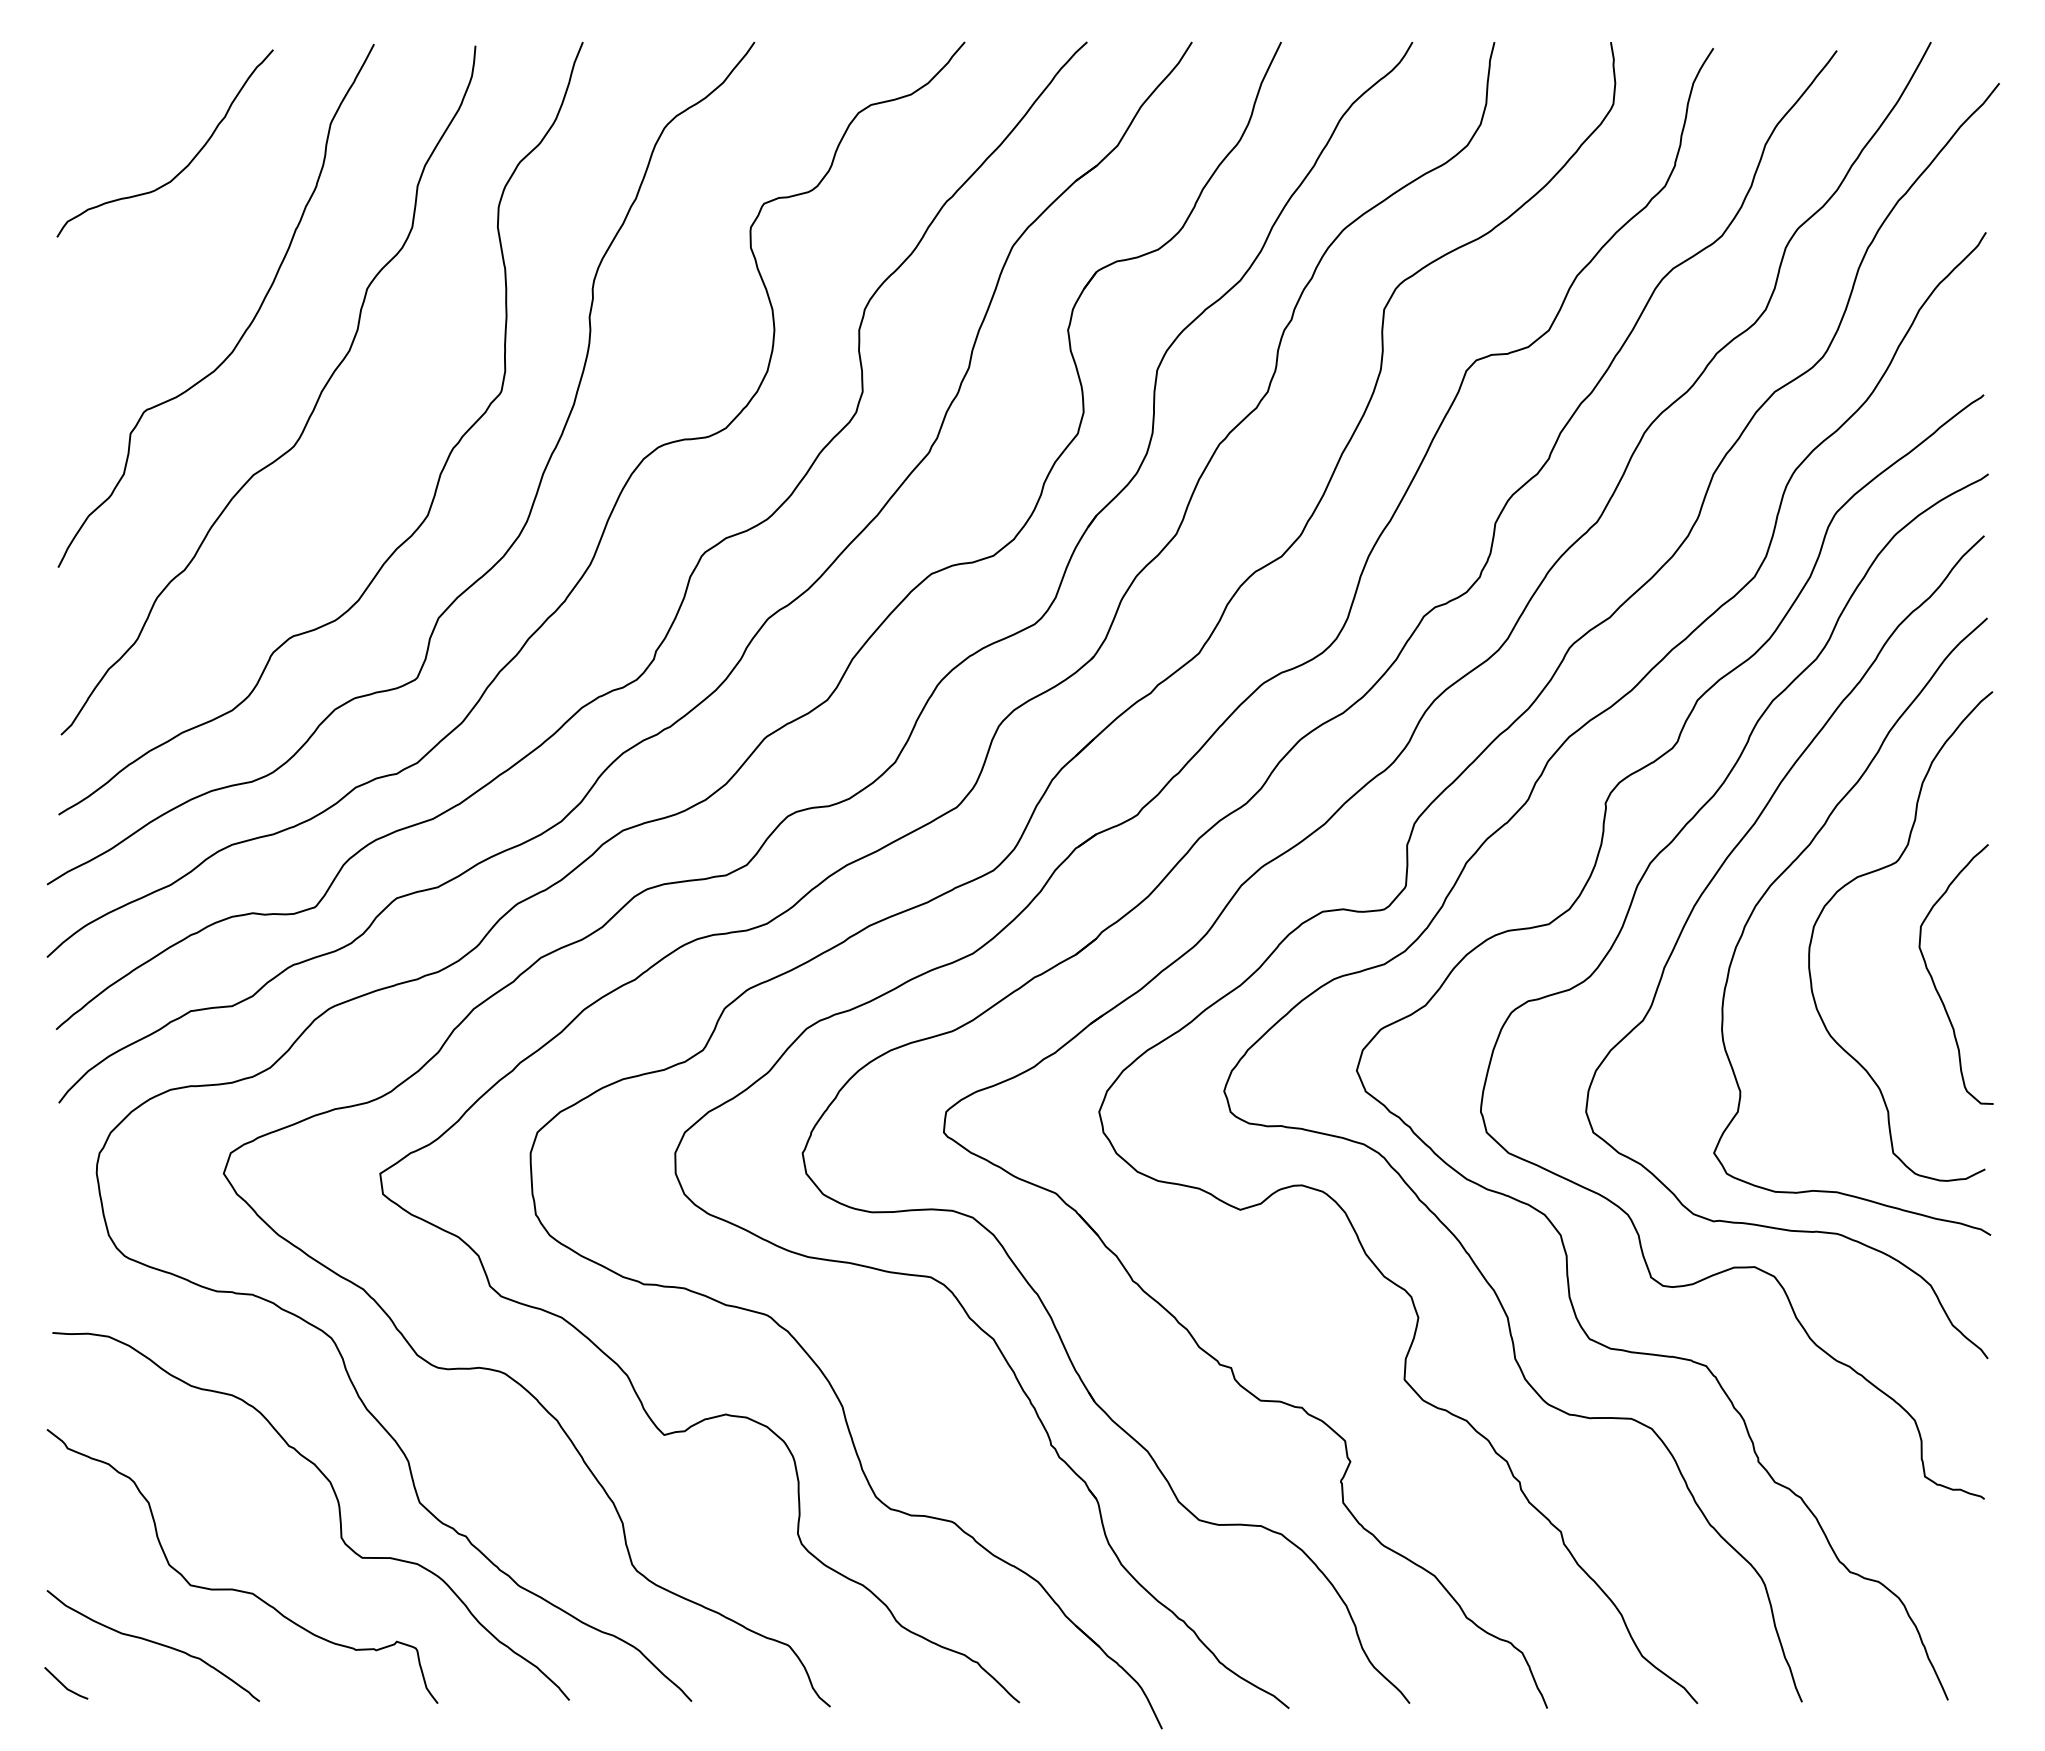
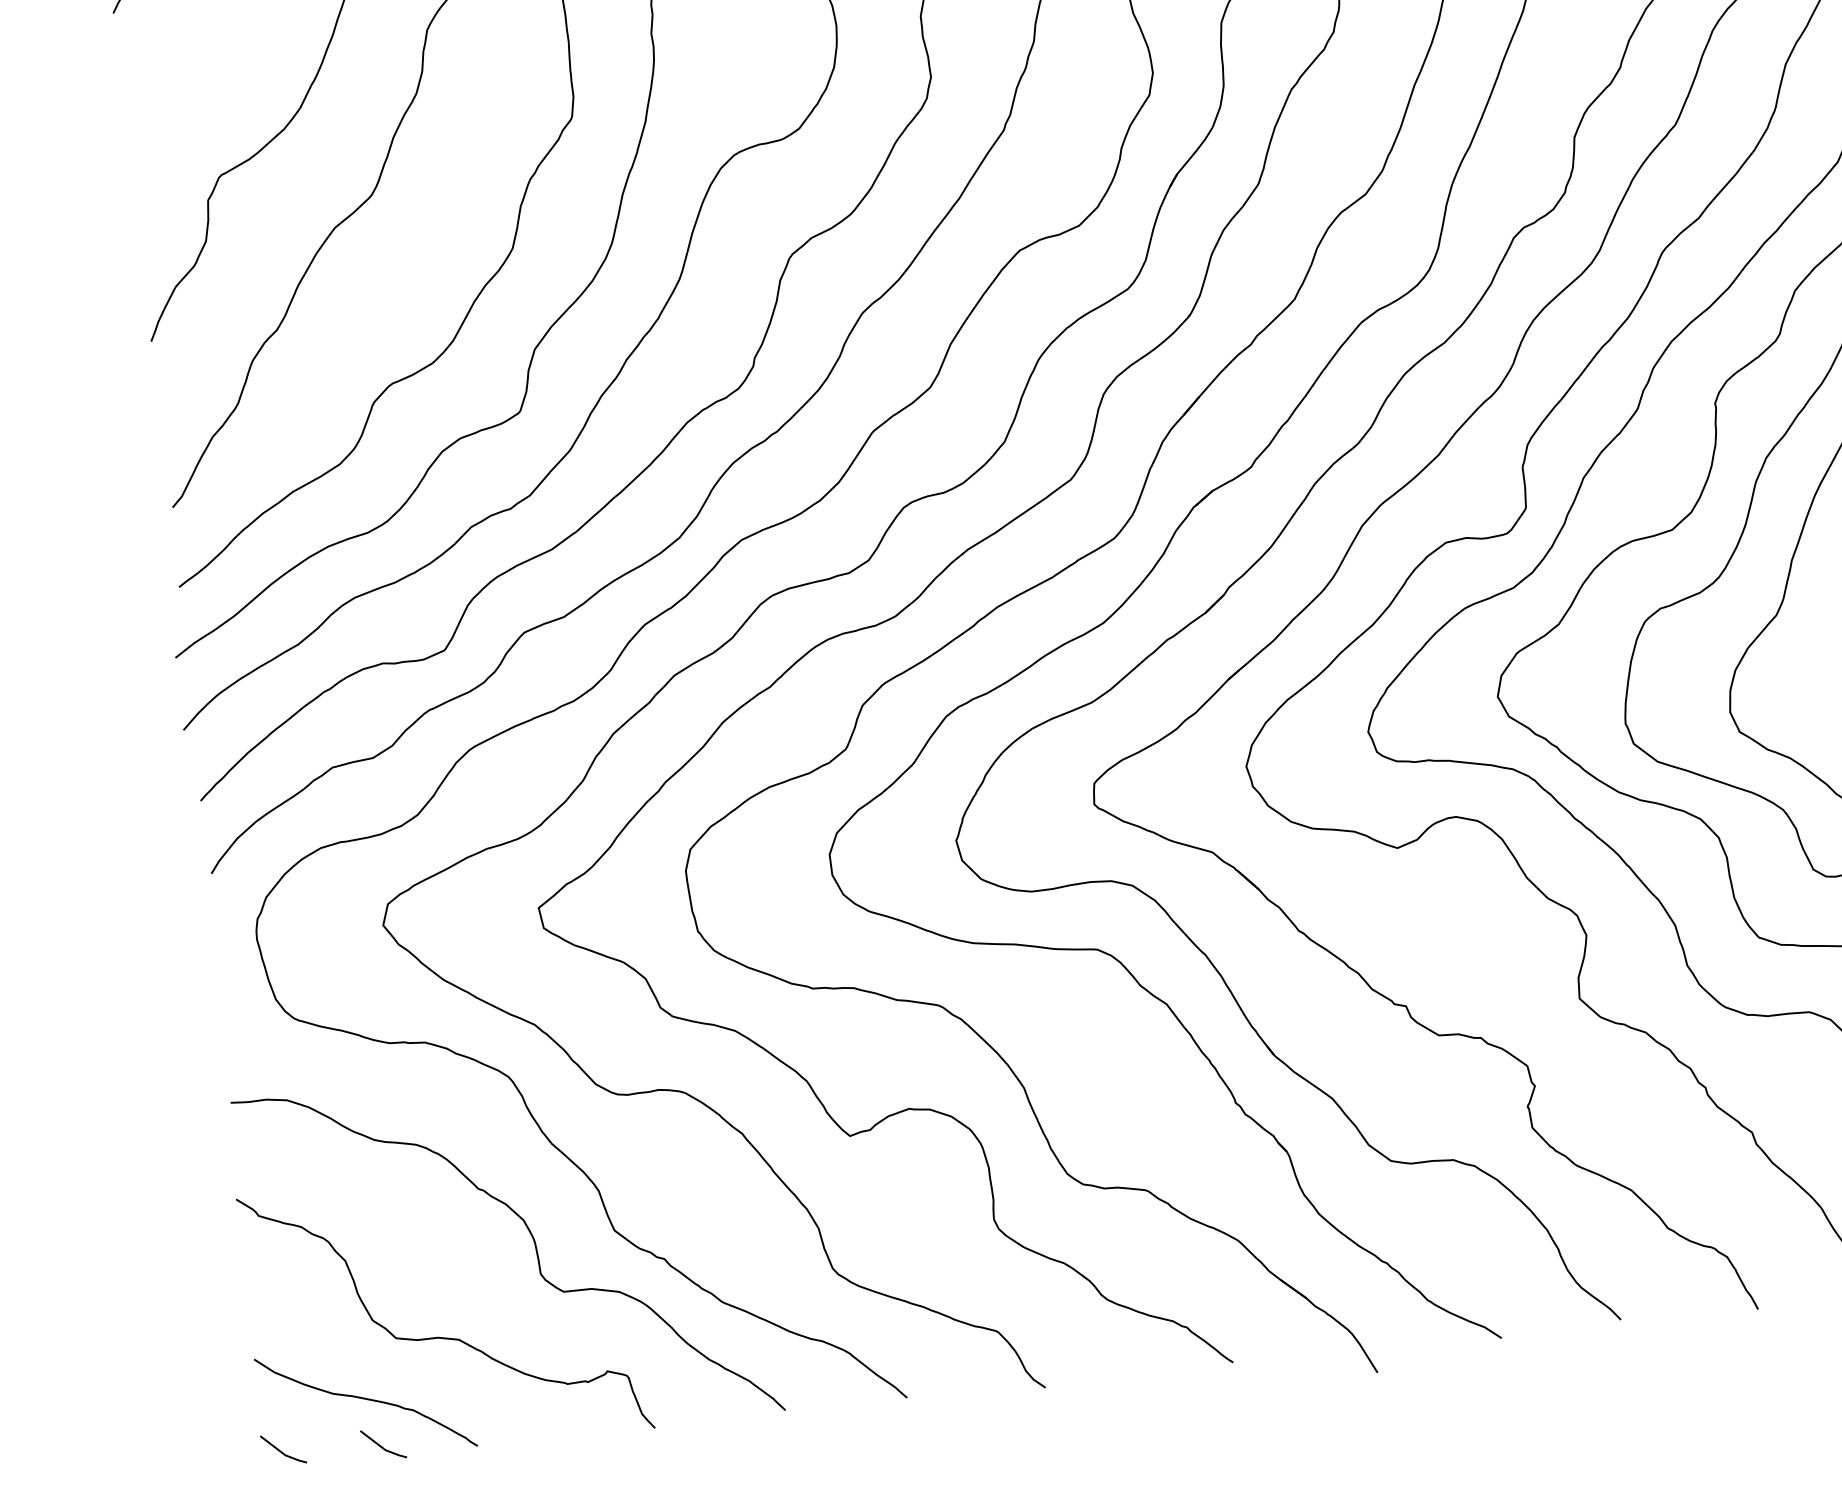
line: (164, 1691) -> (382, 1446), added

